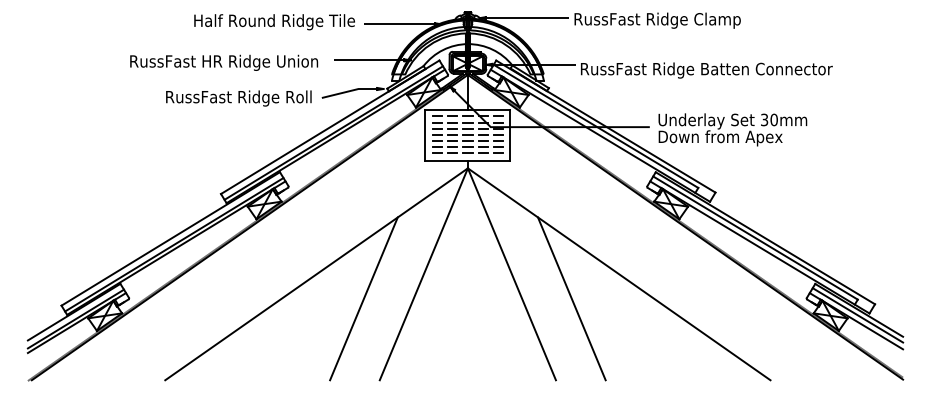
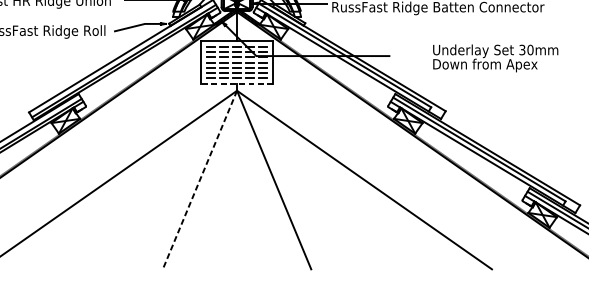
text: (732, 129) -> (495, 58), moved
line: (467, 160) -> (236, 84), solid -> dashed
line: (423, 274) -> (199, 180), solid -> dashed
line: (363, 298) -> (149, 200), removed
line: (571, 298) -> (324, 200), removed

